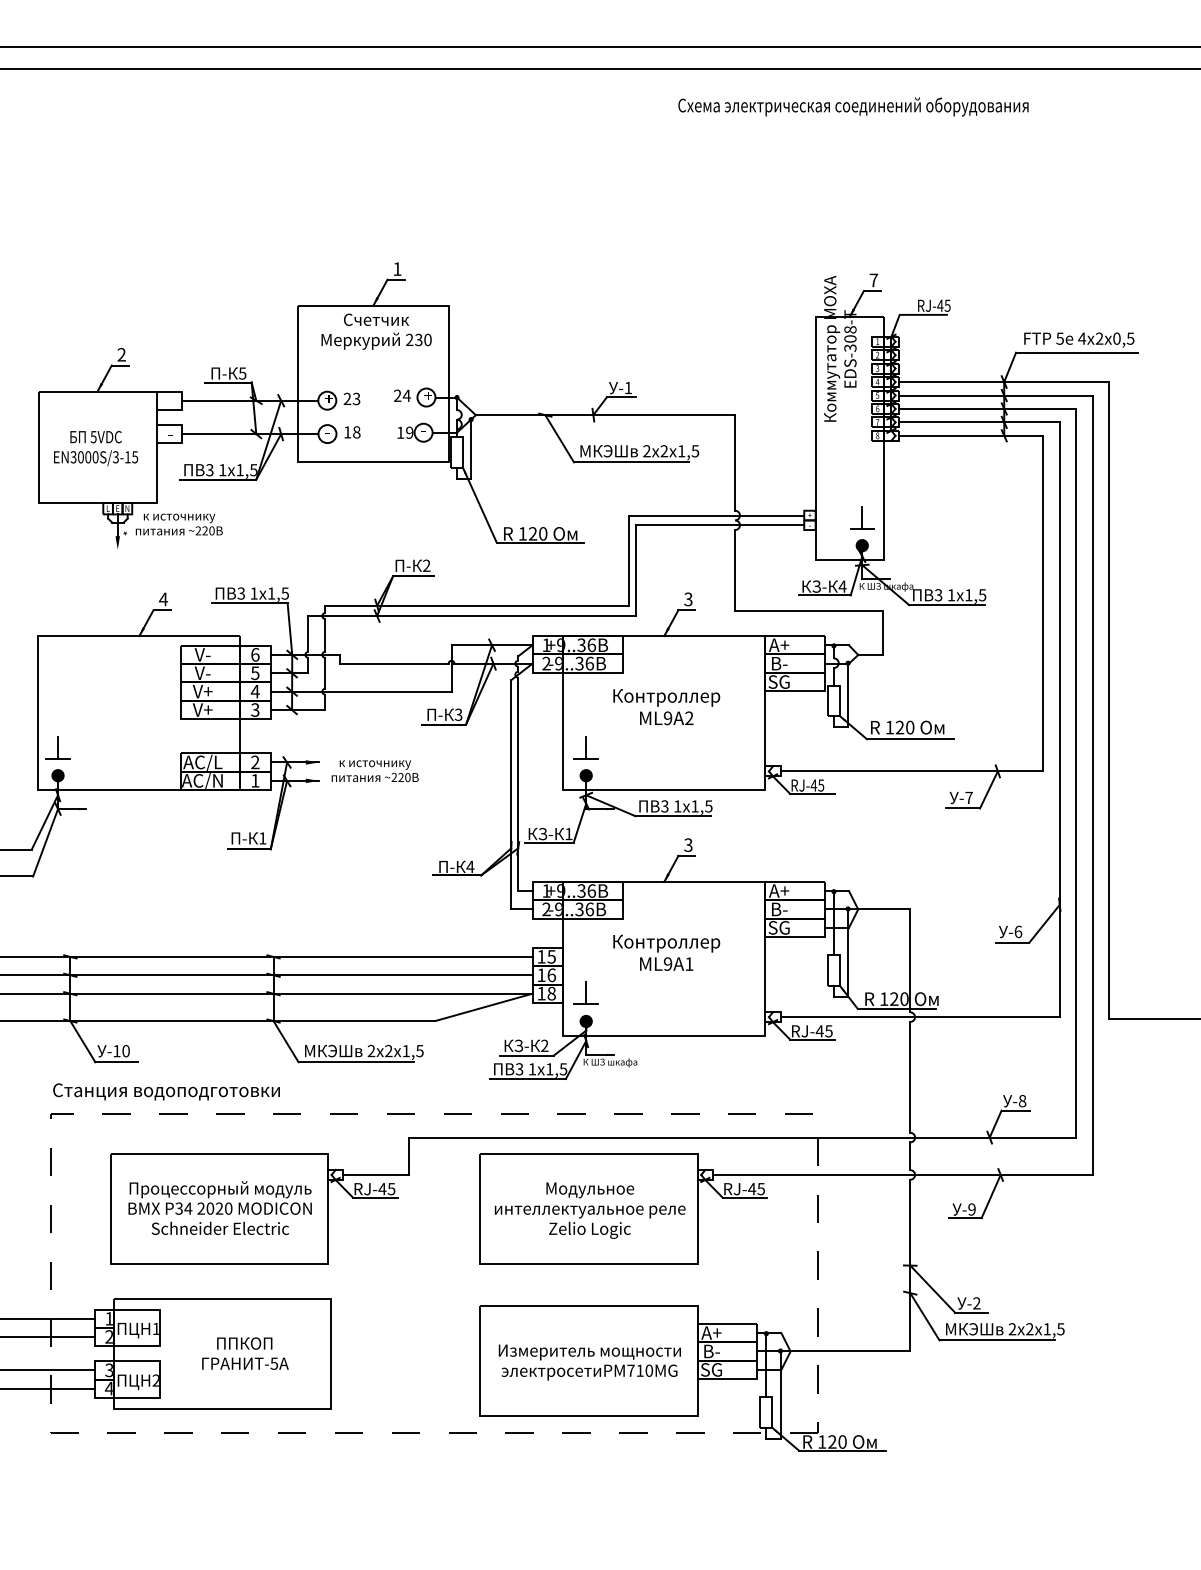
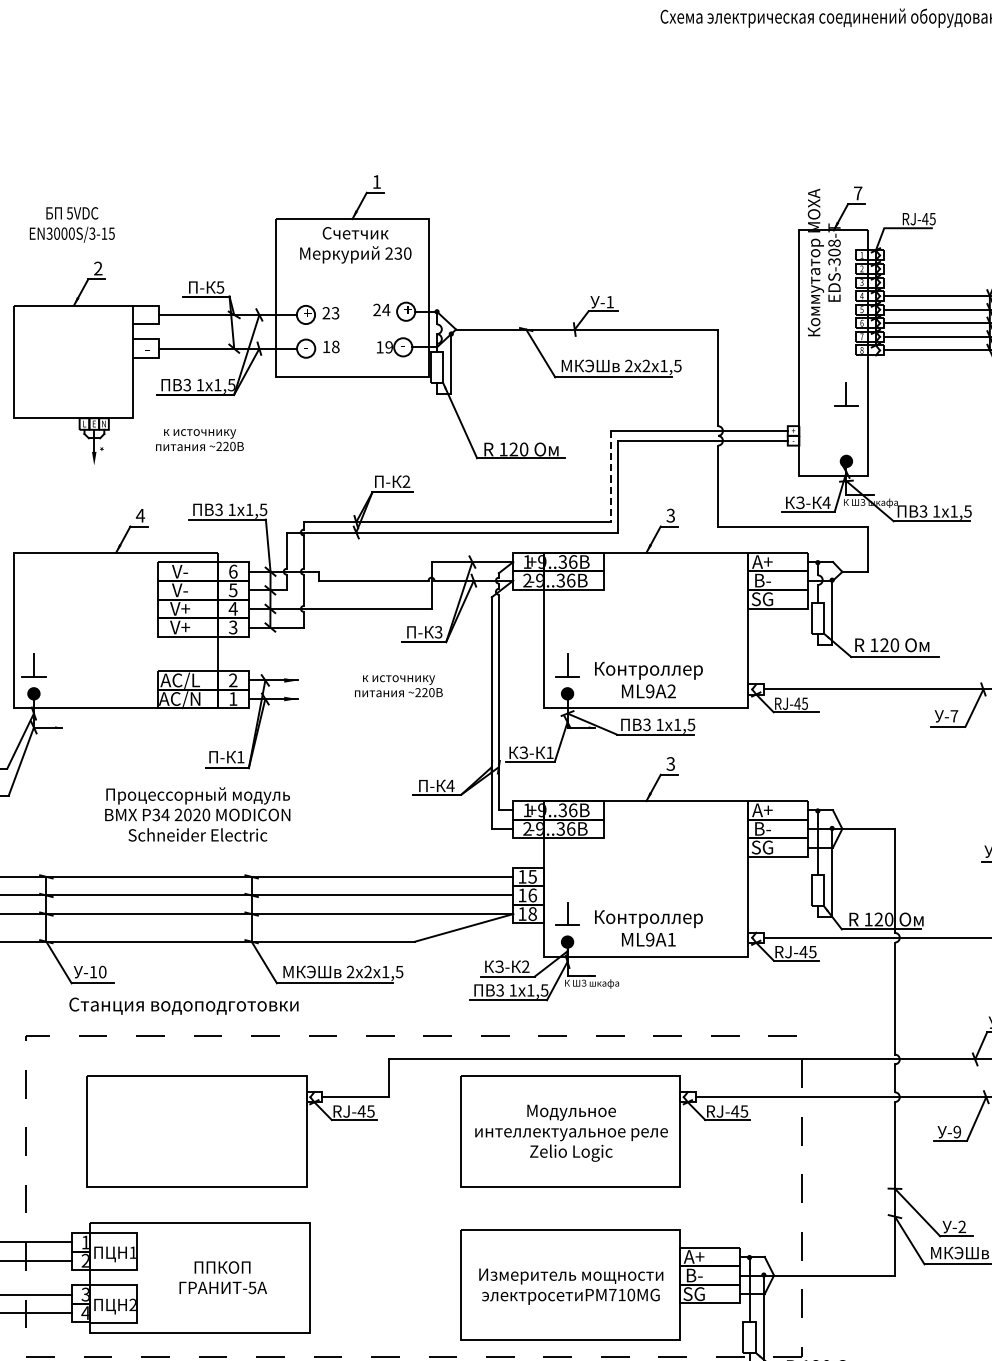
text: (96, 448) -> (72, 224), moved
part: (862, 517) -> (846, 394), moved
text: (178, 524) -> (199, 440), moved
line: (628, 561) -> (610, 477), solid -> dashed
text: (666, 707) -> (648, 680), moved
text: (374, 771) -> (398, 686), moved
text: (666, 952) -> (648, 928), moved
text: (166, 1091) -> (183, 1005), moved
text: (219, 1207) -> (197, 813), moved

